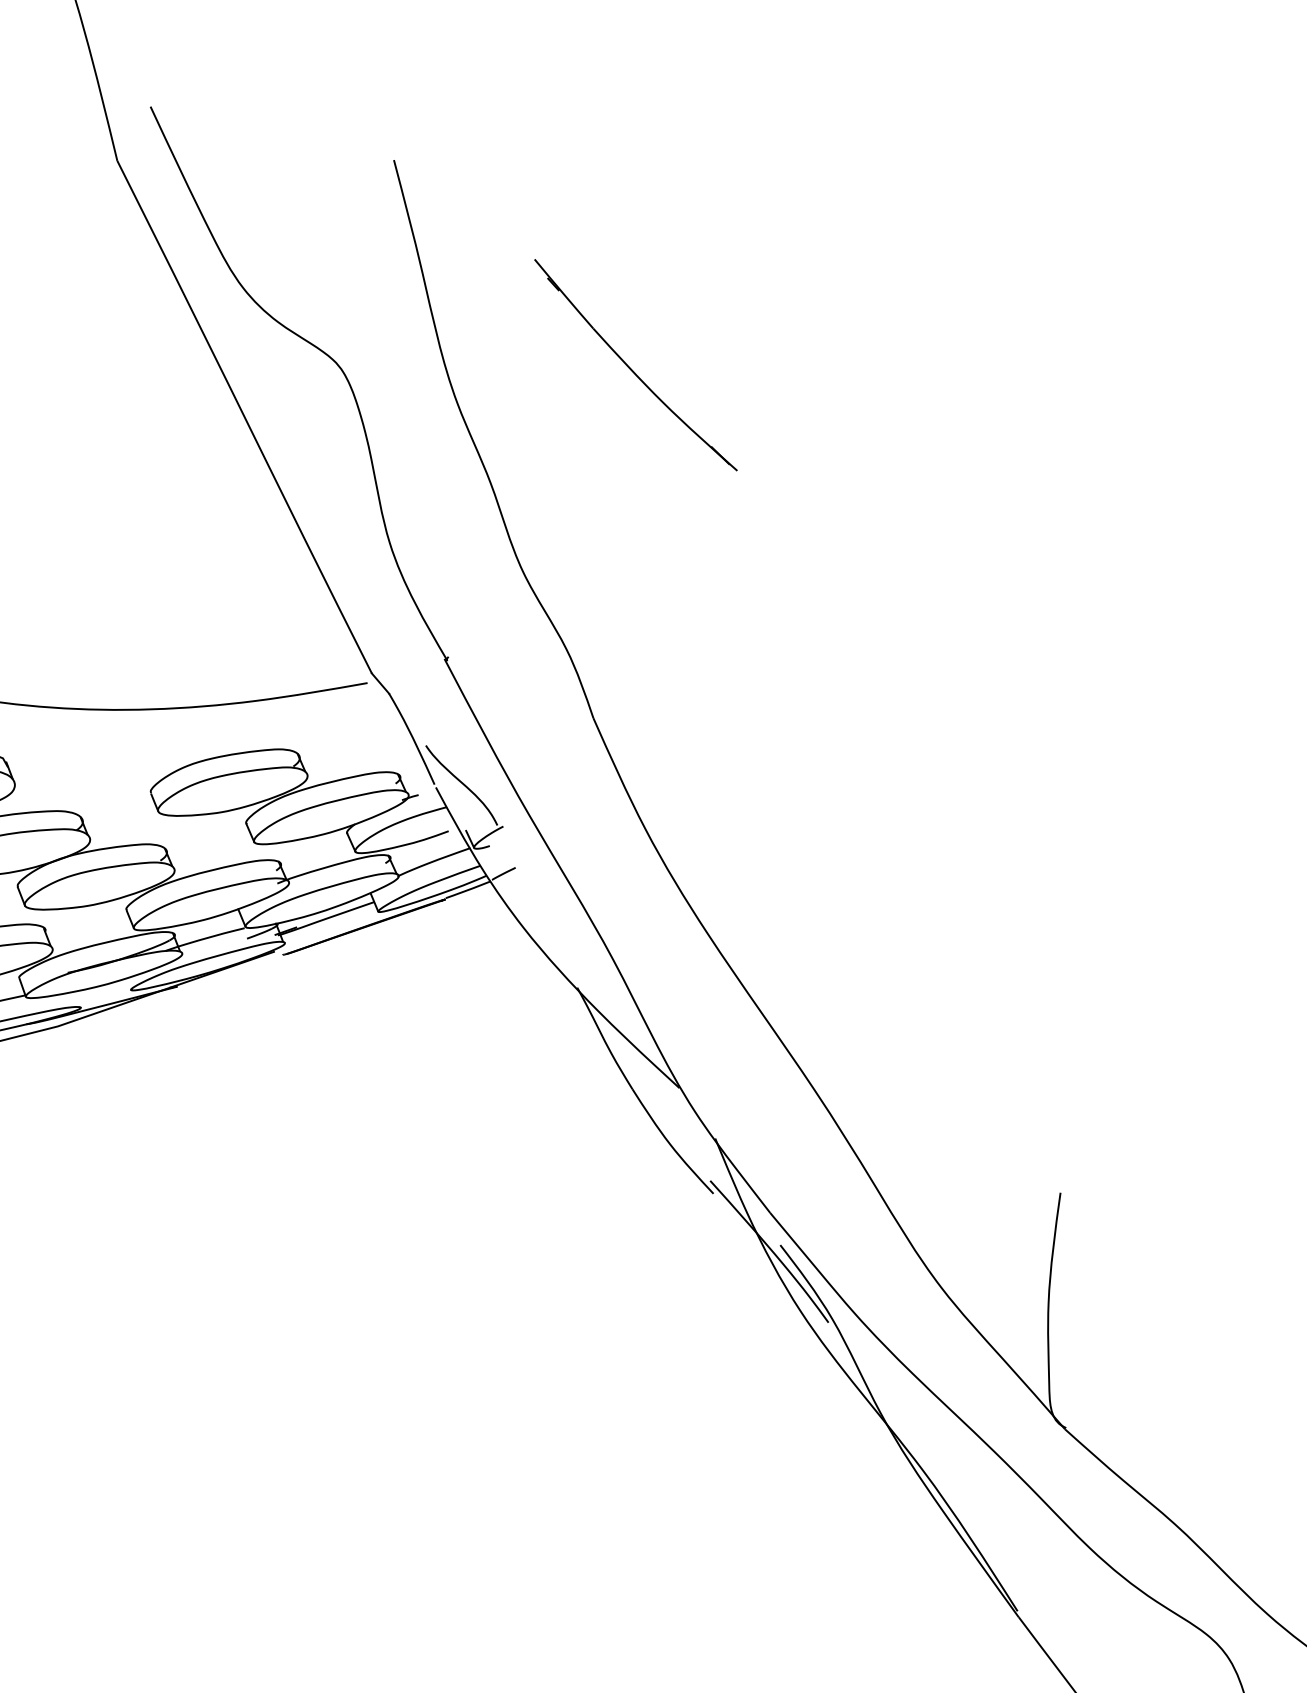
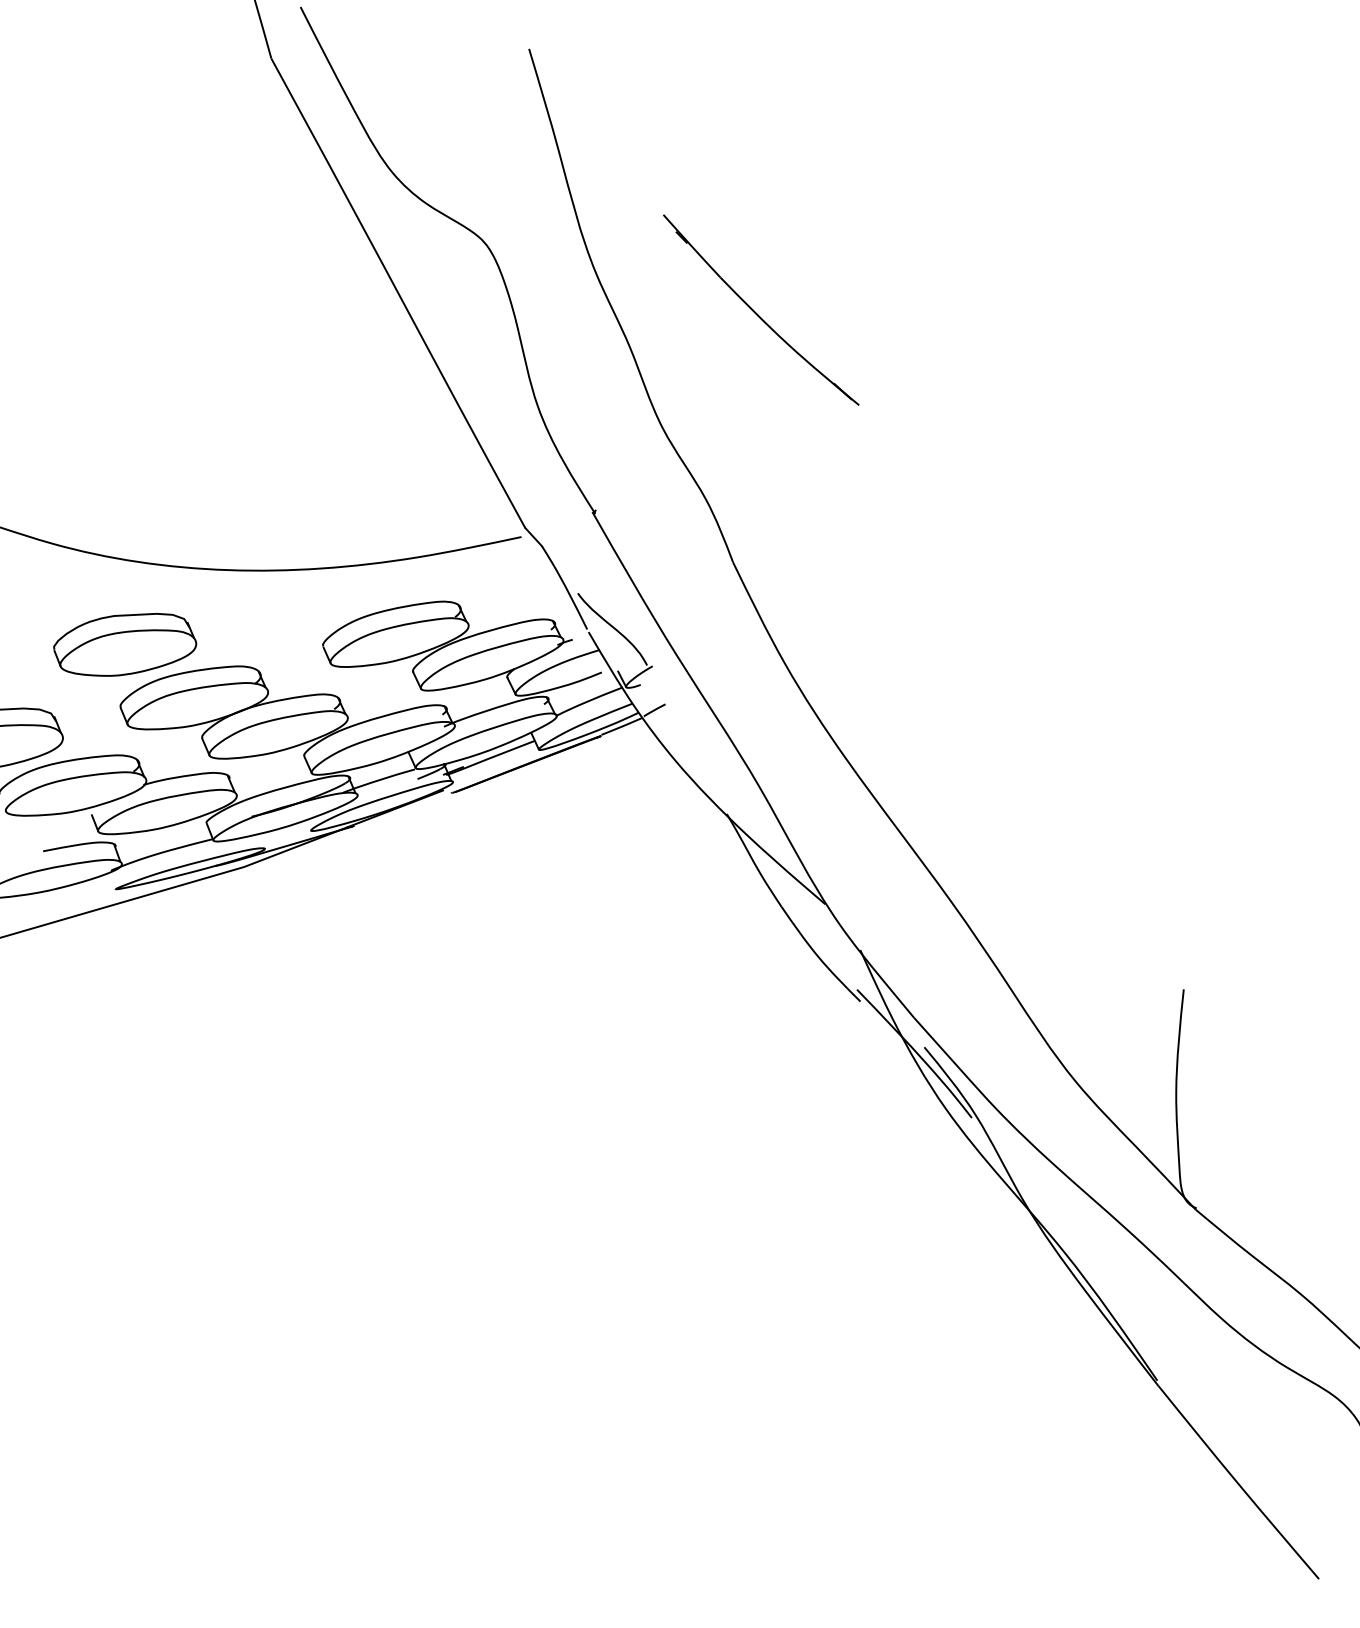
part: (636, 364) -> (761, 309), moved

